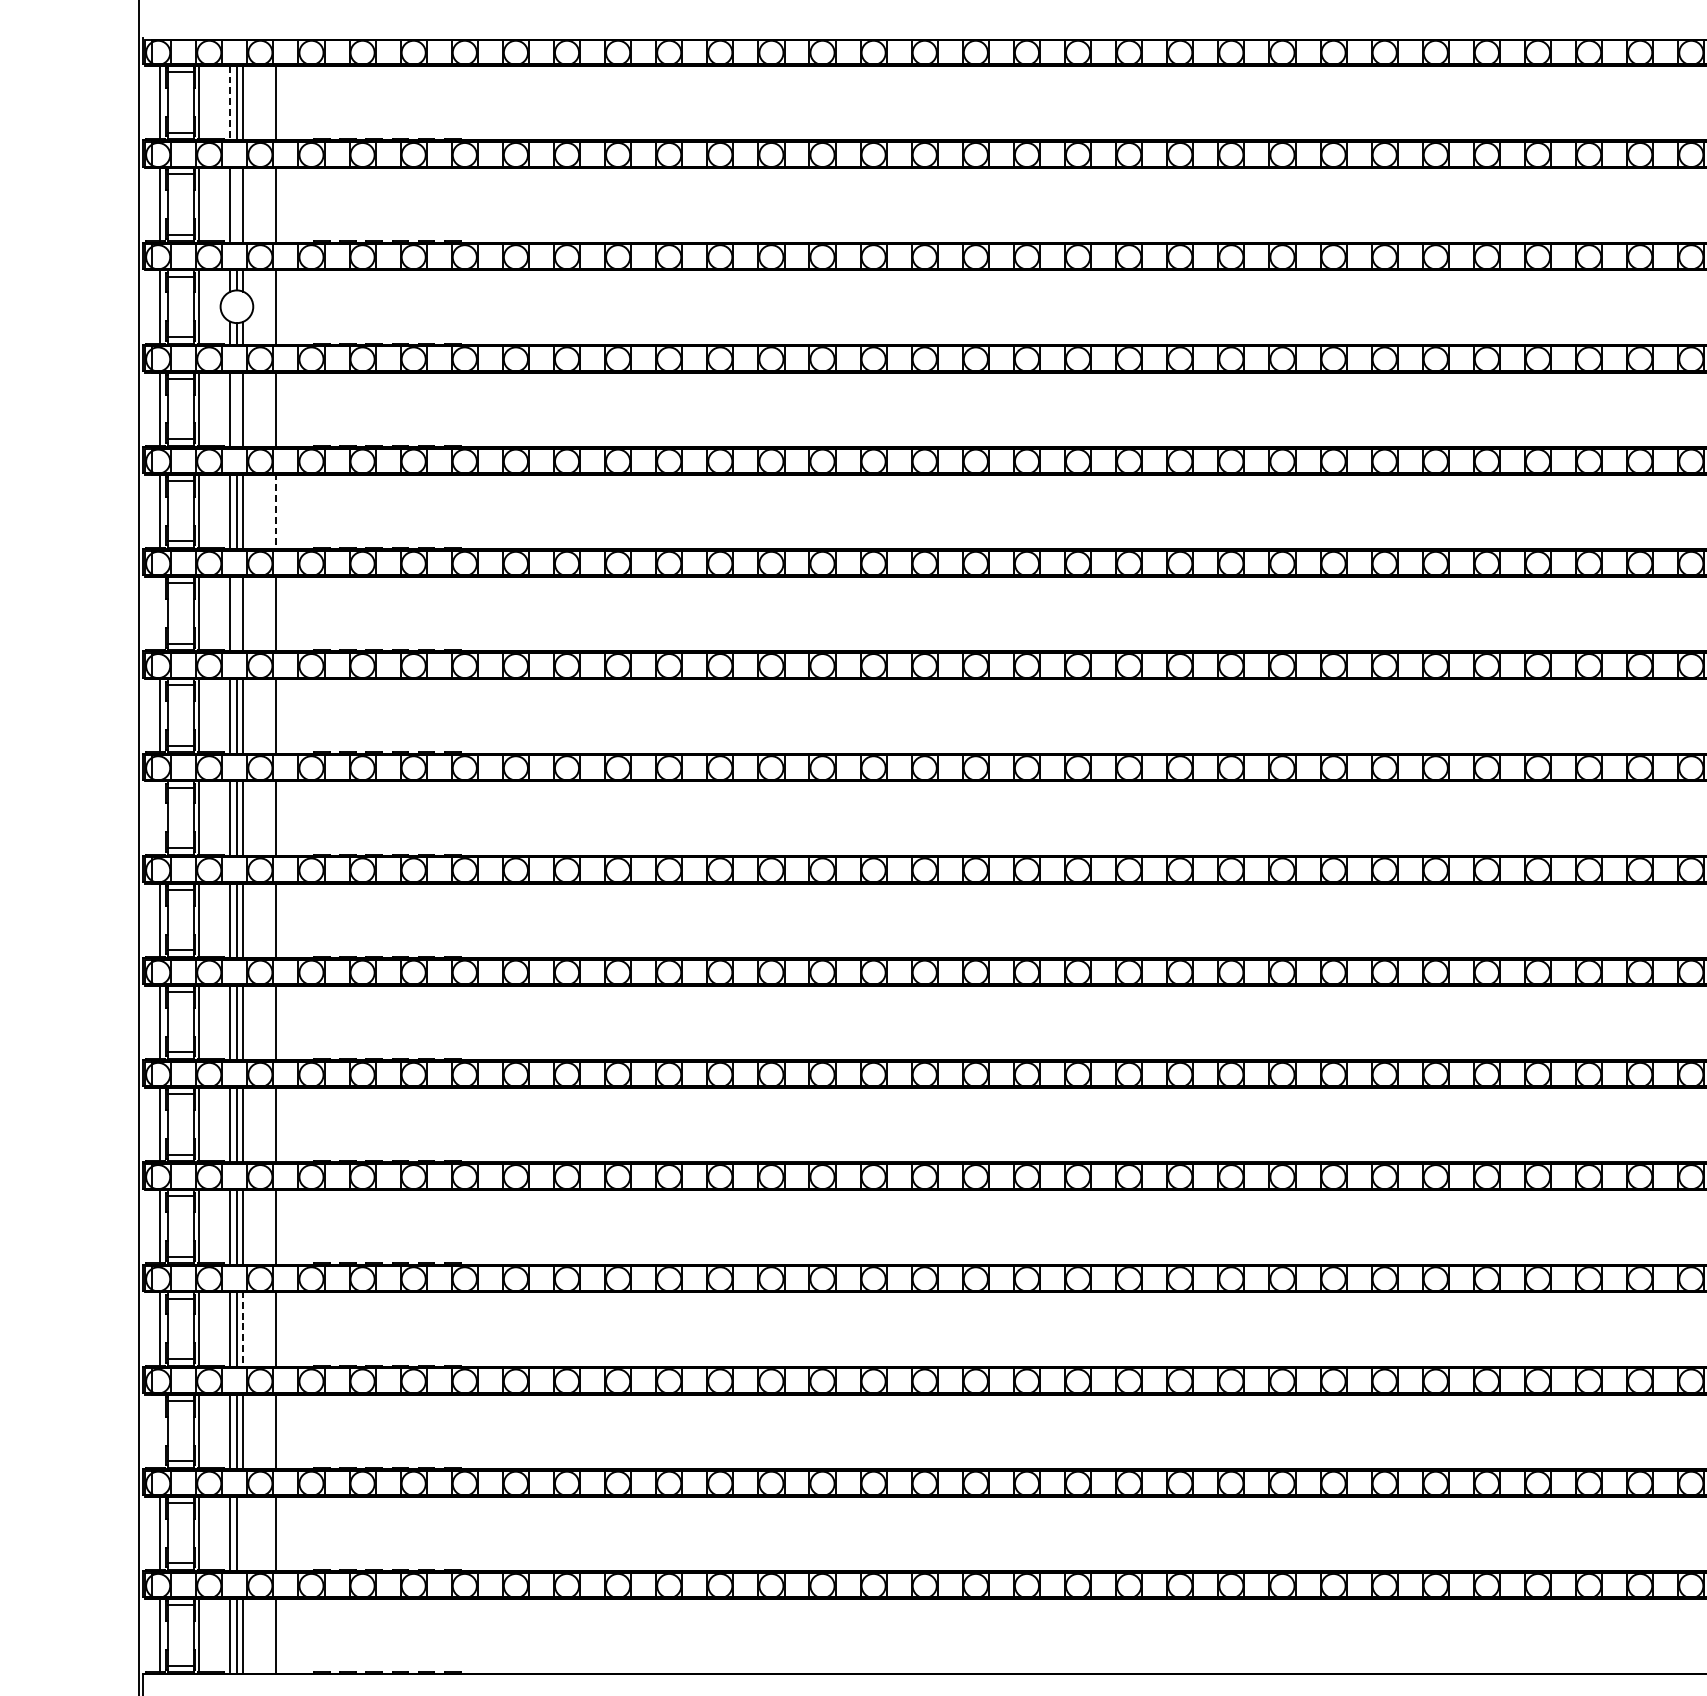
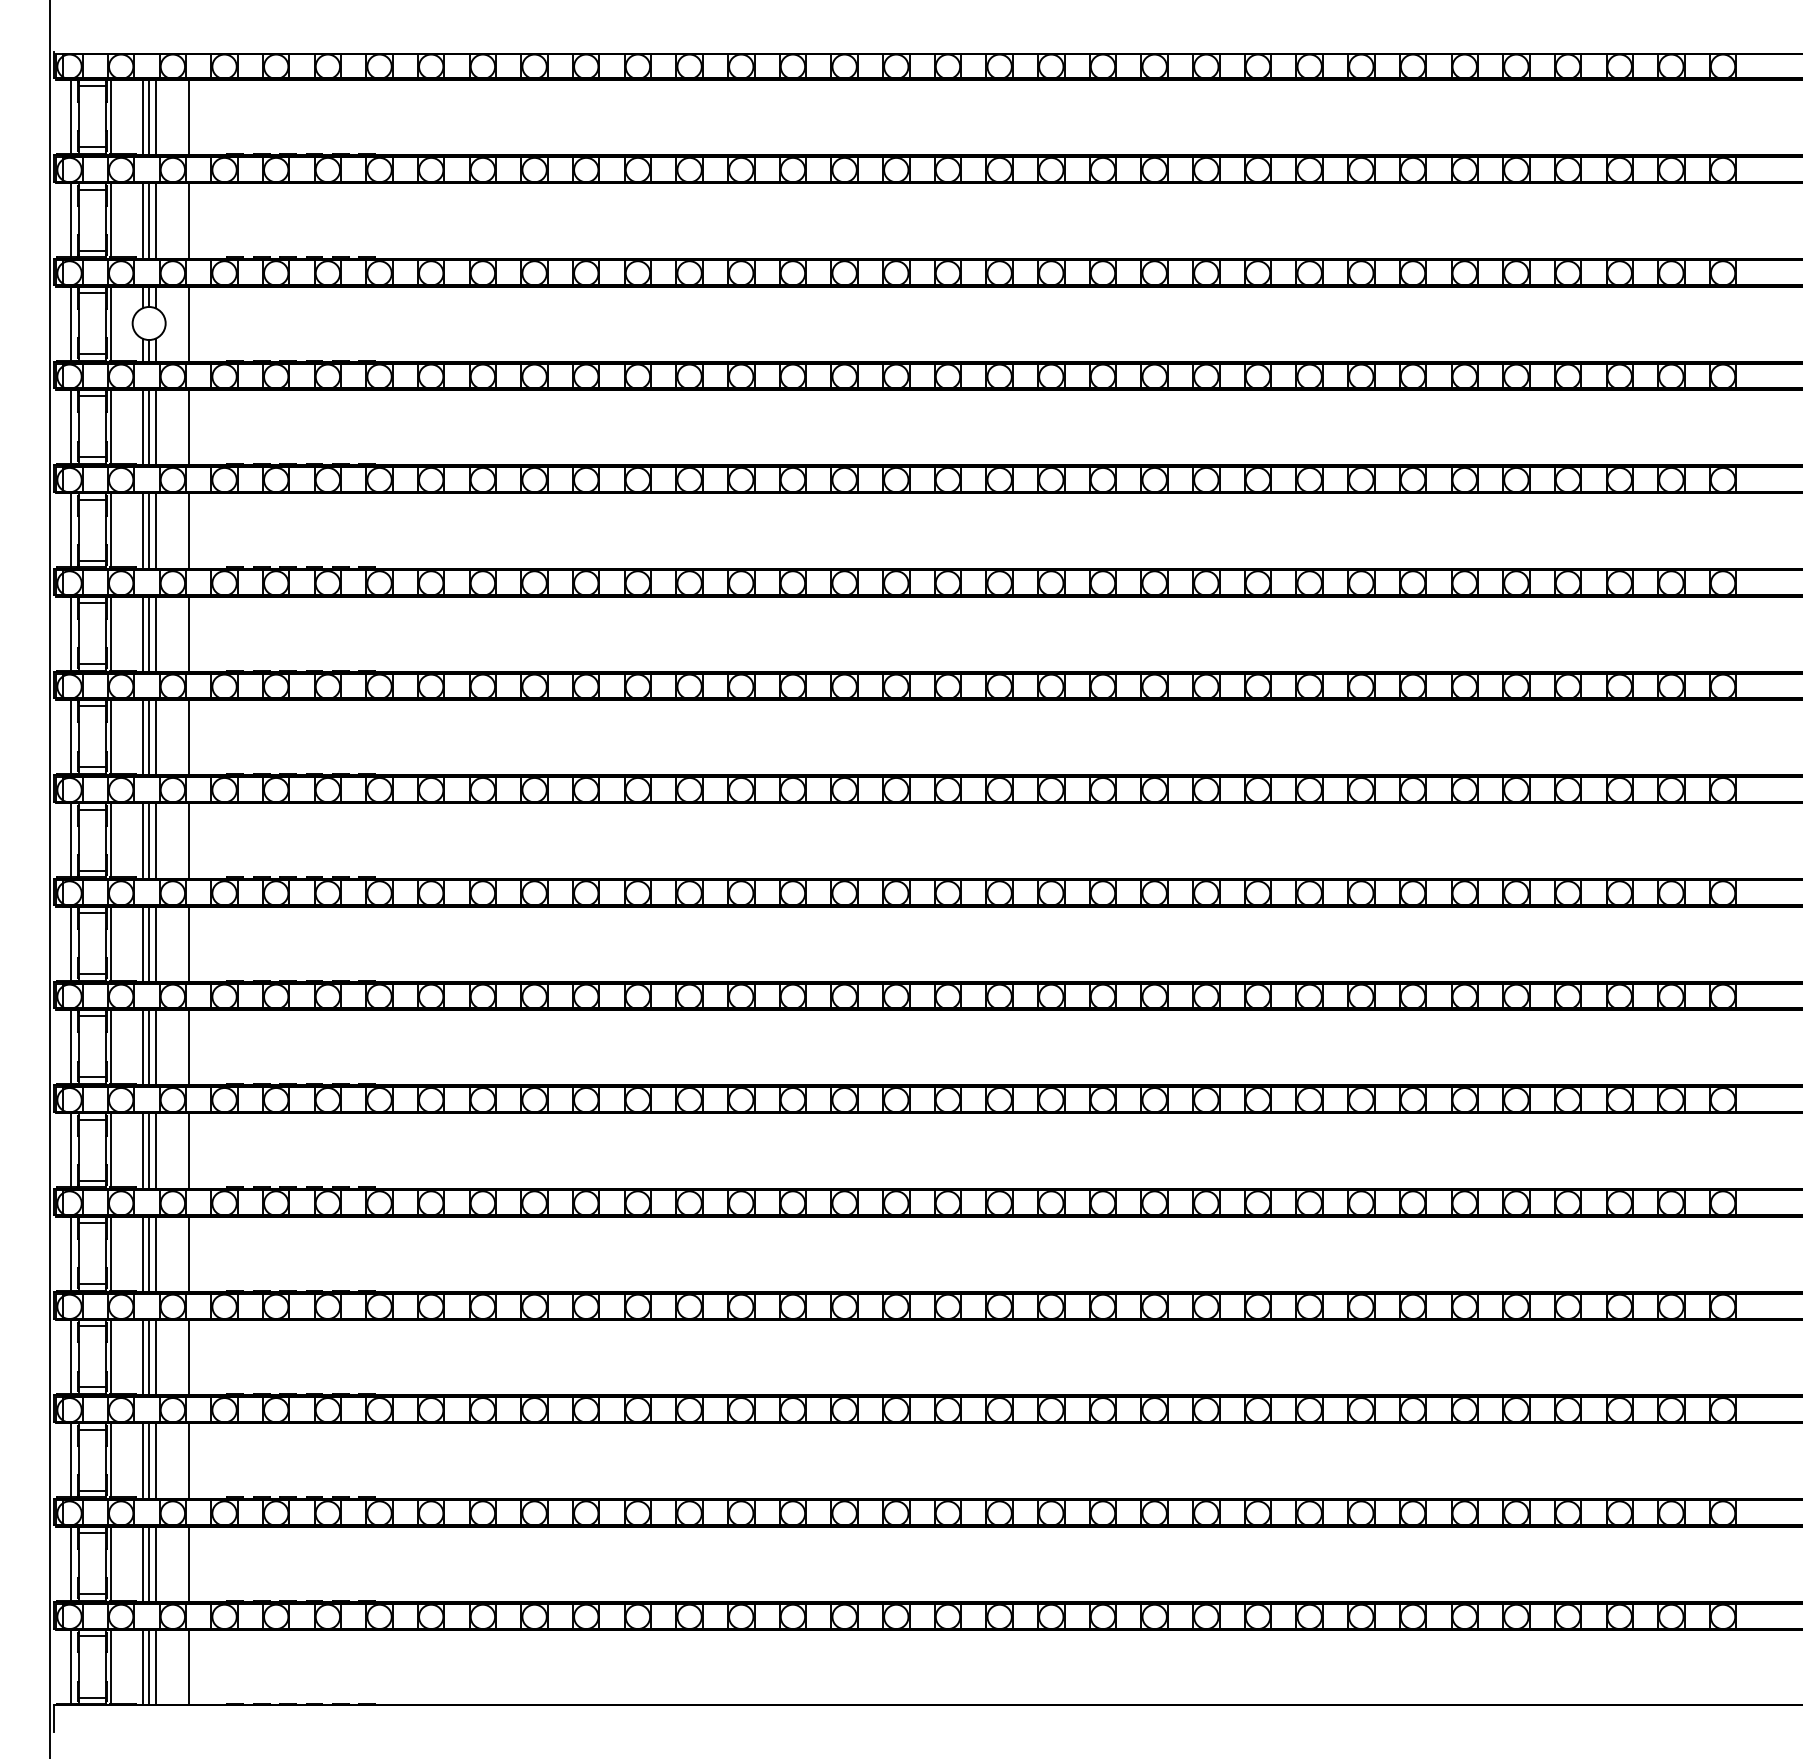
line: (230, 103) -> (142, 117), dashed -> solid
line: (237, 203) -> (149, 219), added
line: (237, 408) -> (149, 426), added
line: (275, 511) -> (188, 530), dashed -> solid
line: (160, 613) -> (71, 633), added
line: (237, 613) -> (149, 633), added
line: (160, 818) -> (71, 840), added
line: (243, 1329) -> (155, 1357), dashed -> solid
line: (160, 1431) -> (71, 1460), added
line: (243, 1533) -> (155, 1563), added

